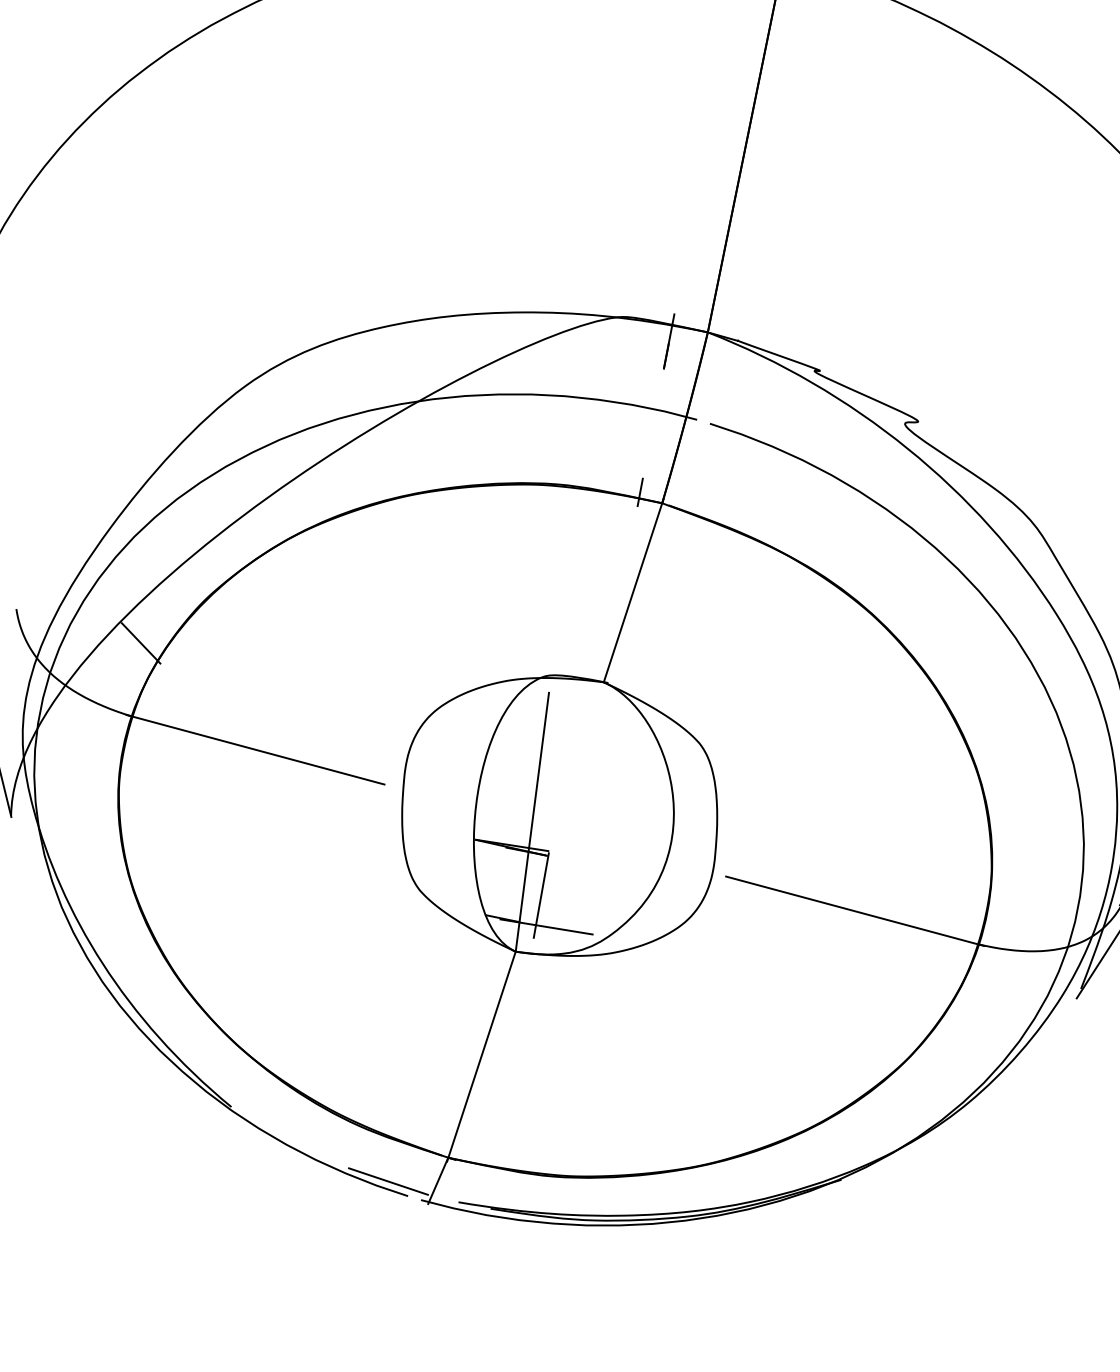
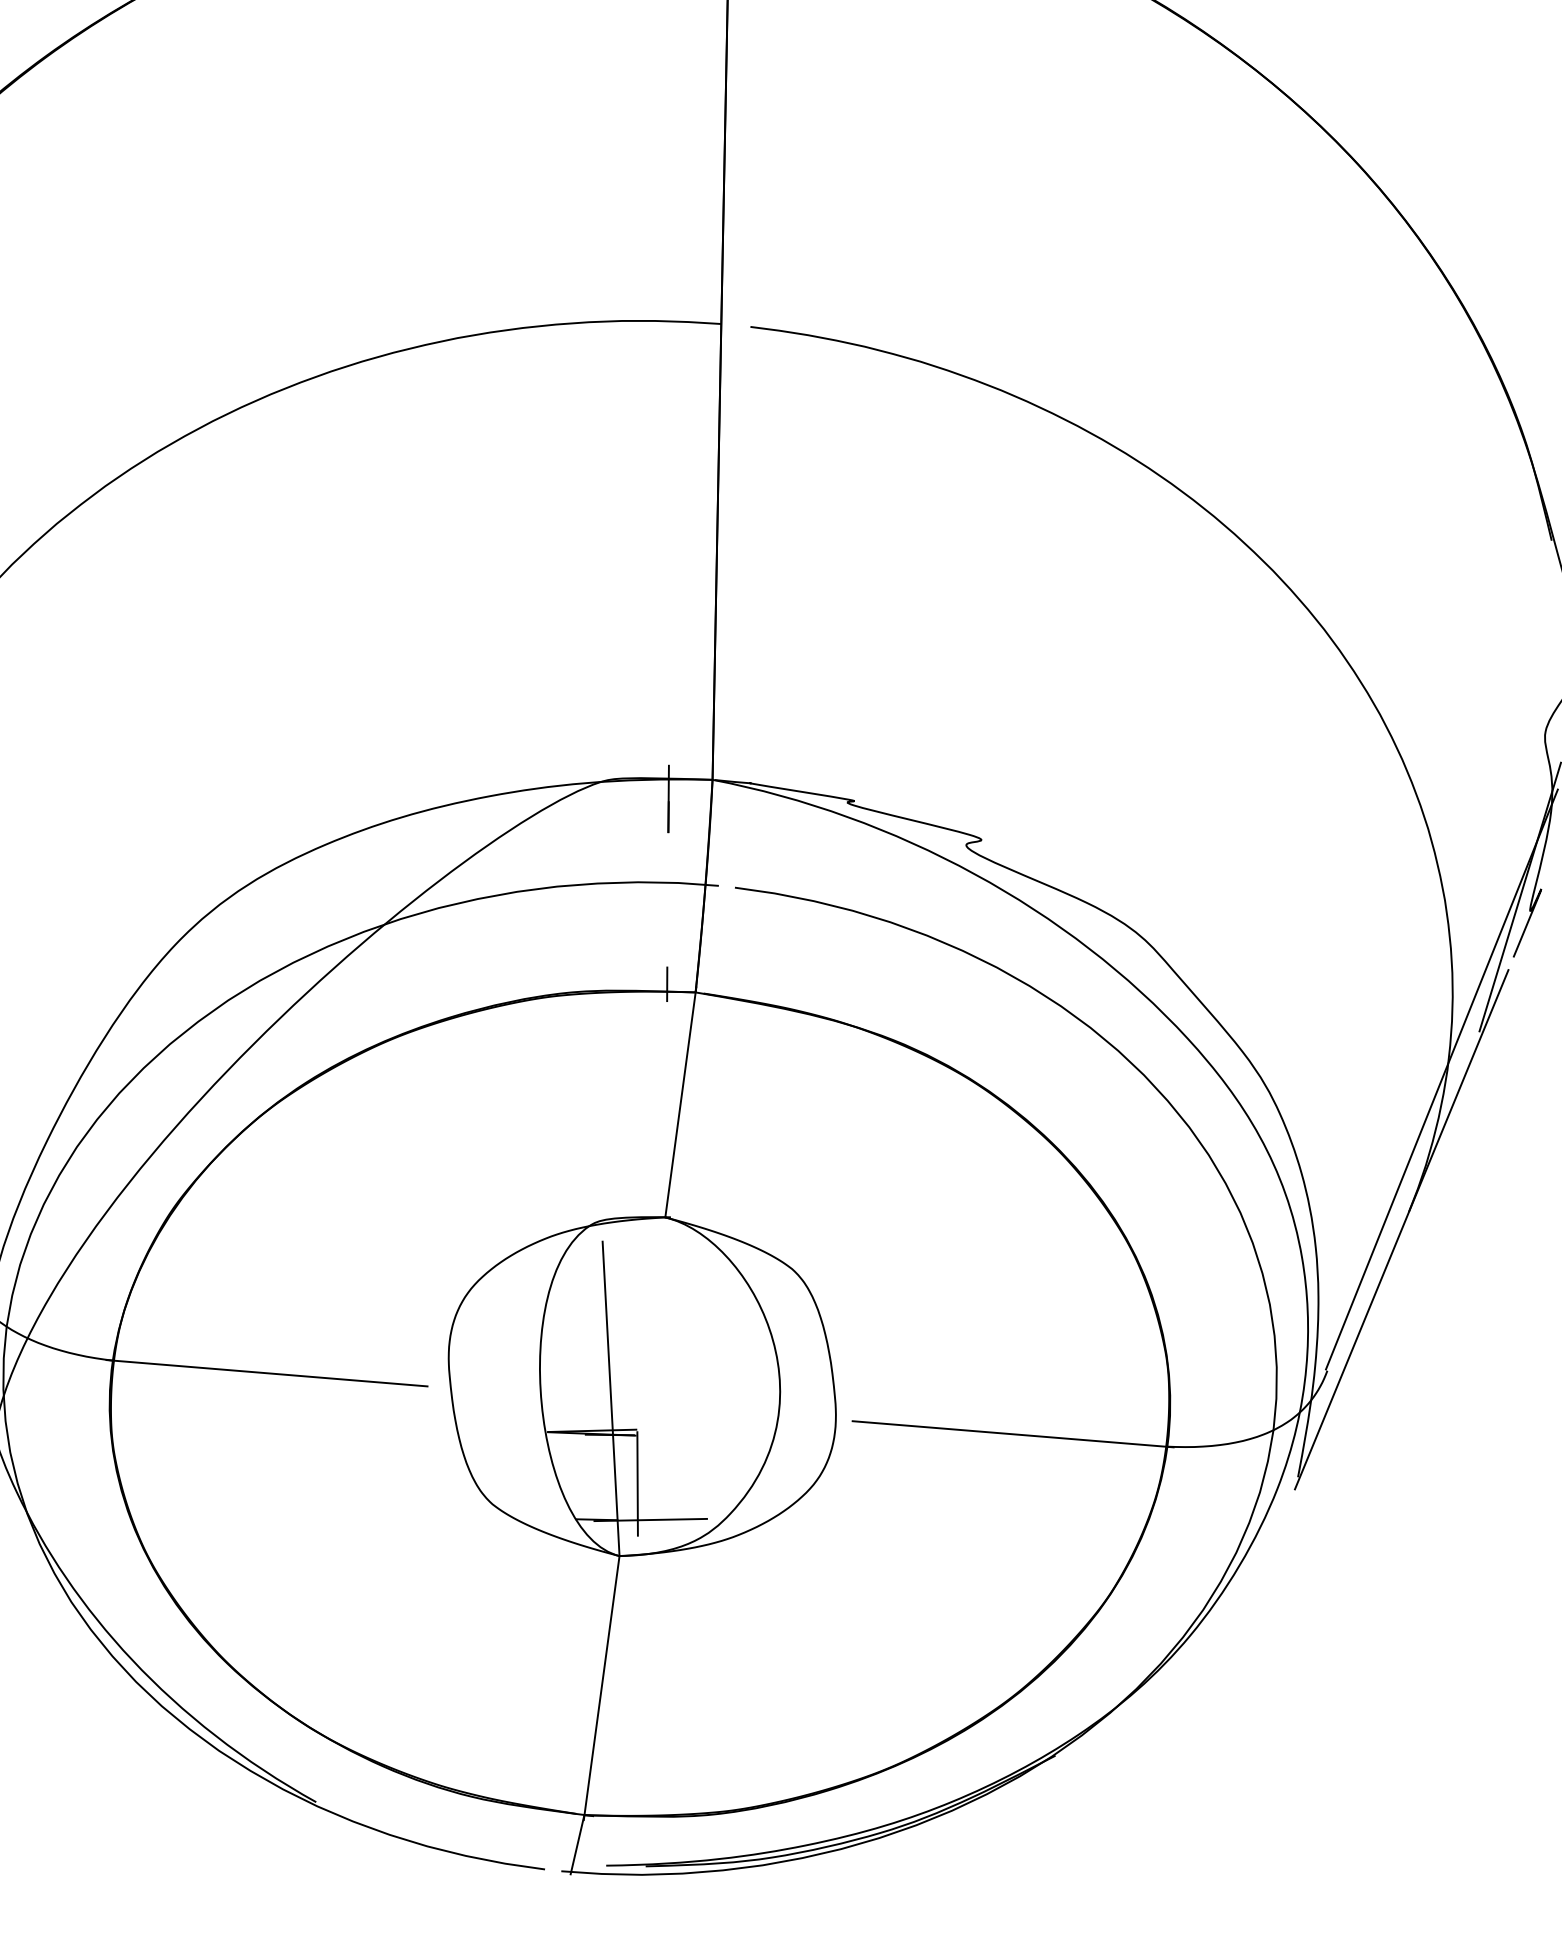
line: (140, 642) -> (107, 1271), removed
line: (388, 1181) -> (518, 1856), removed

